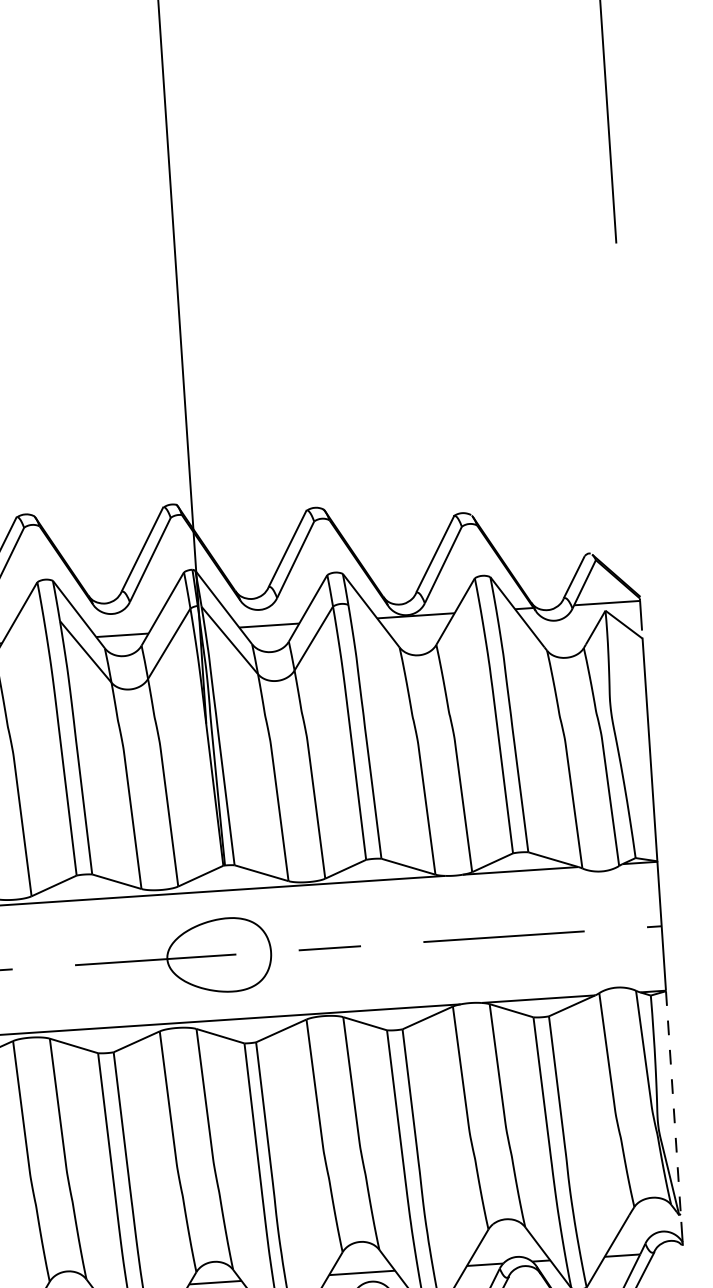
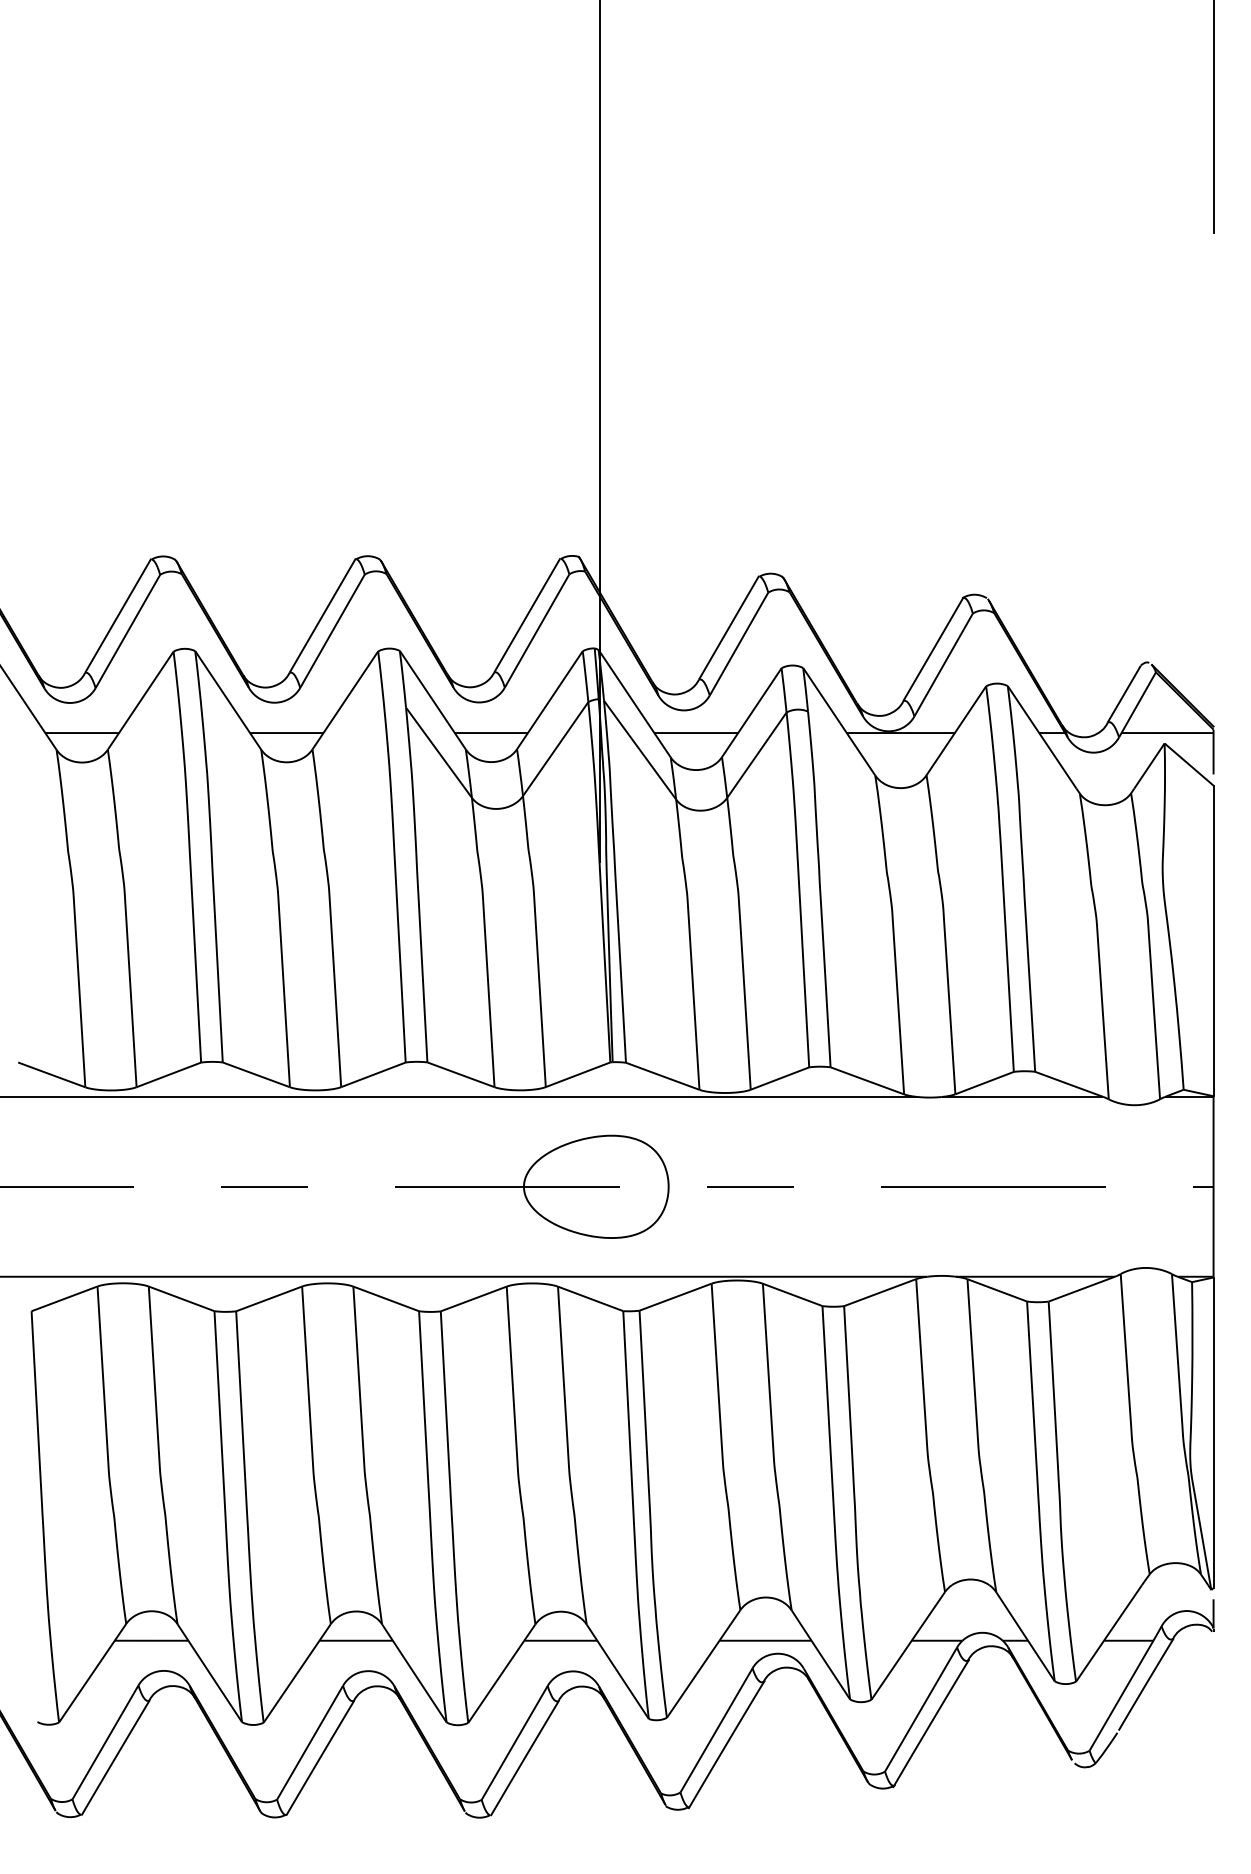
line: (673, 1103) -> (1213, 1433), dashed -> solid

